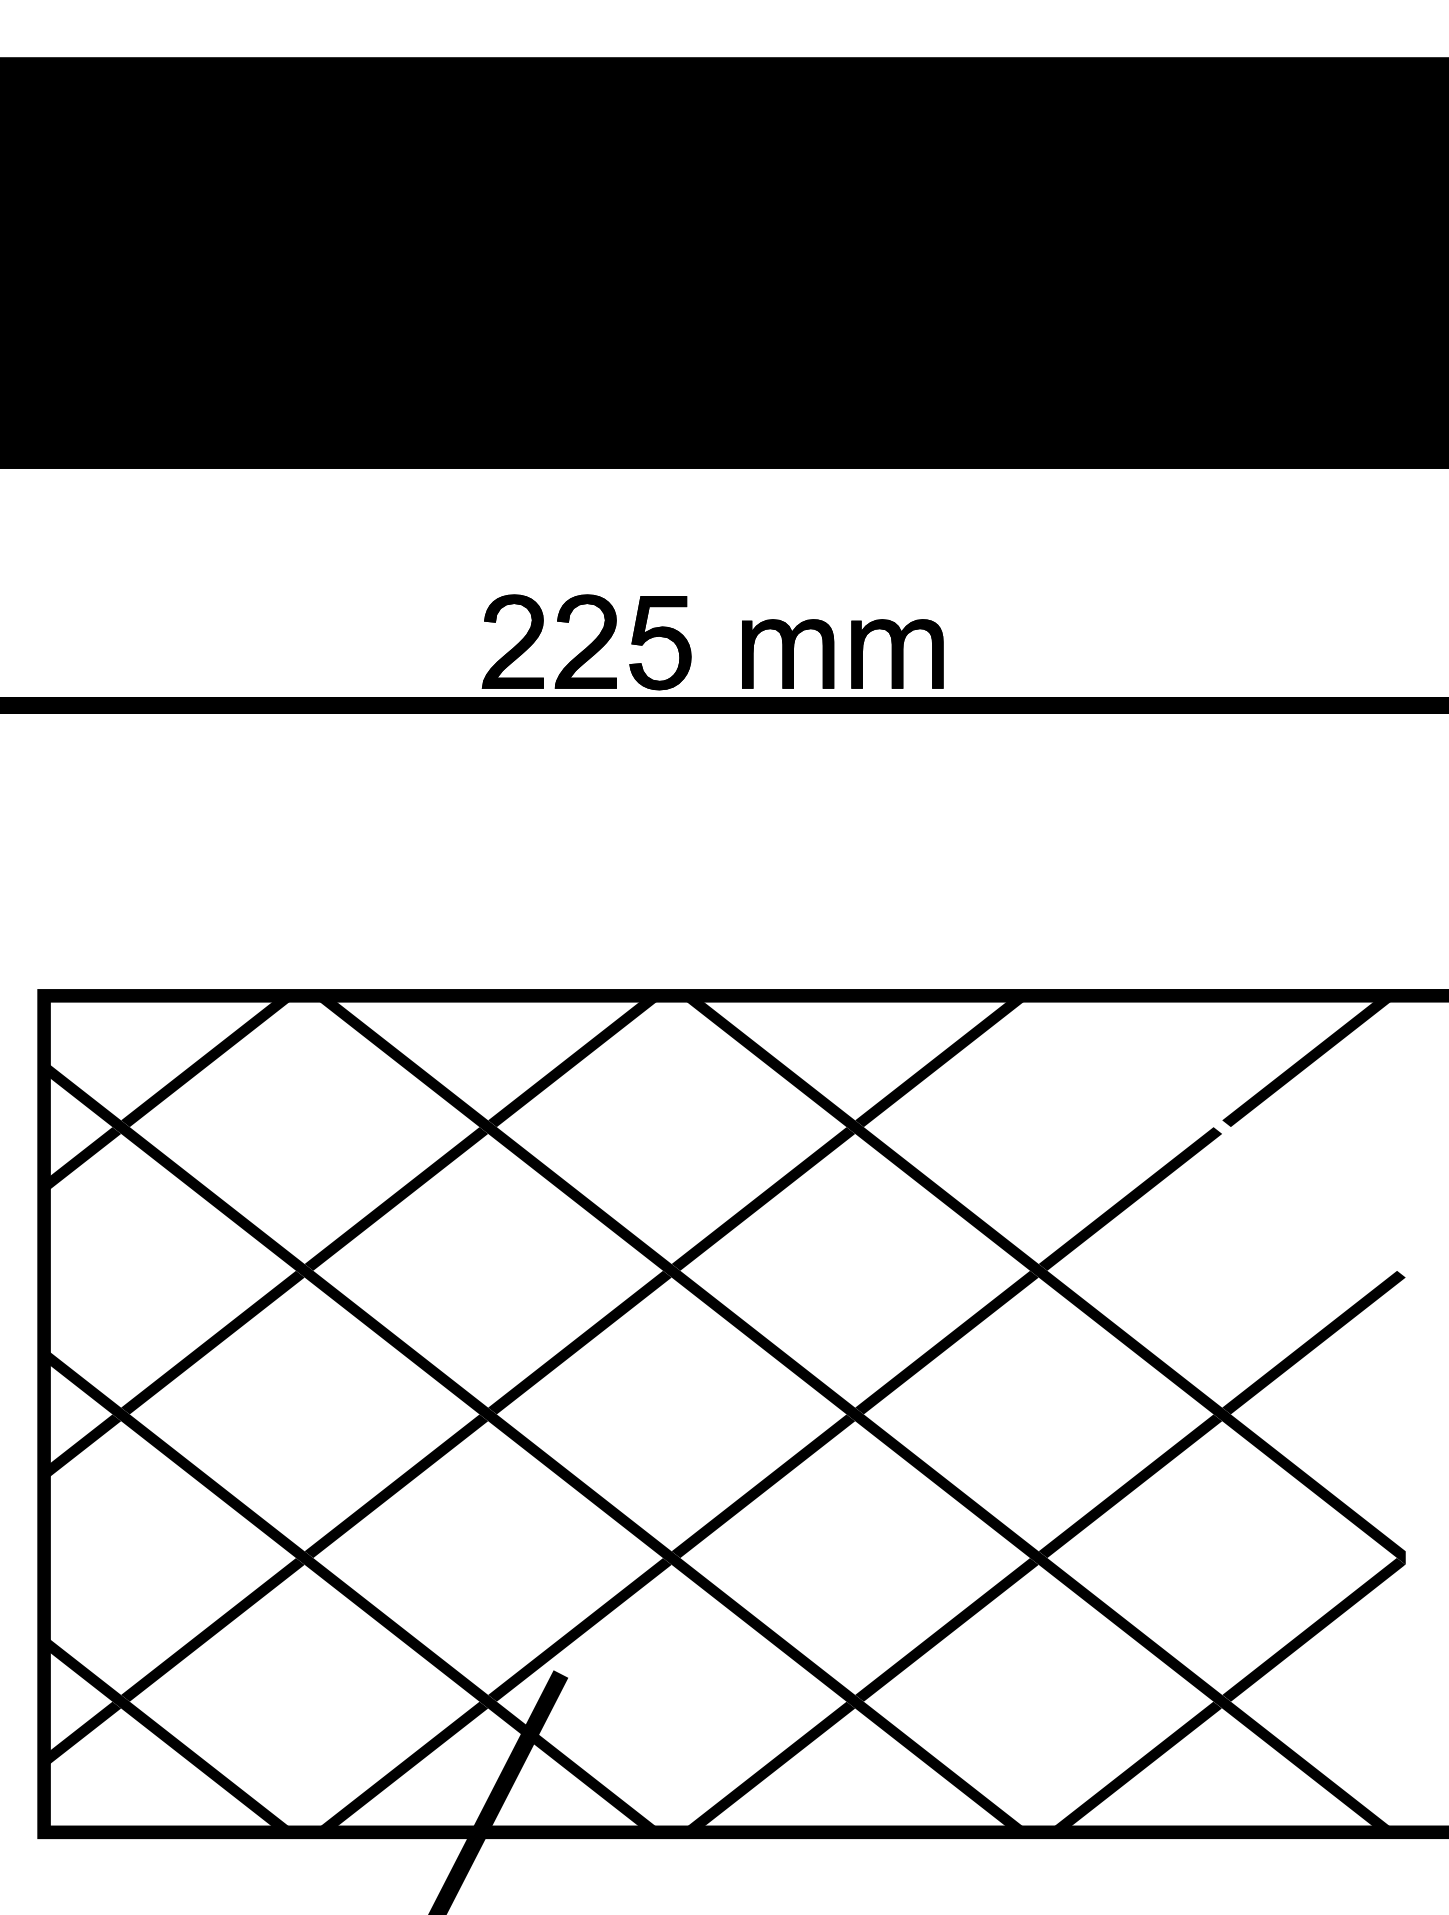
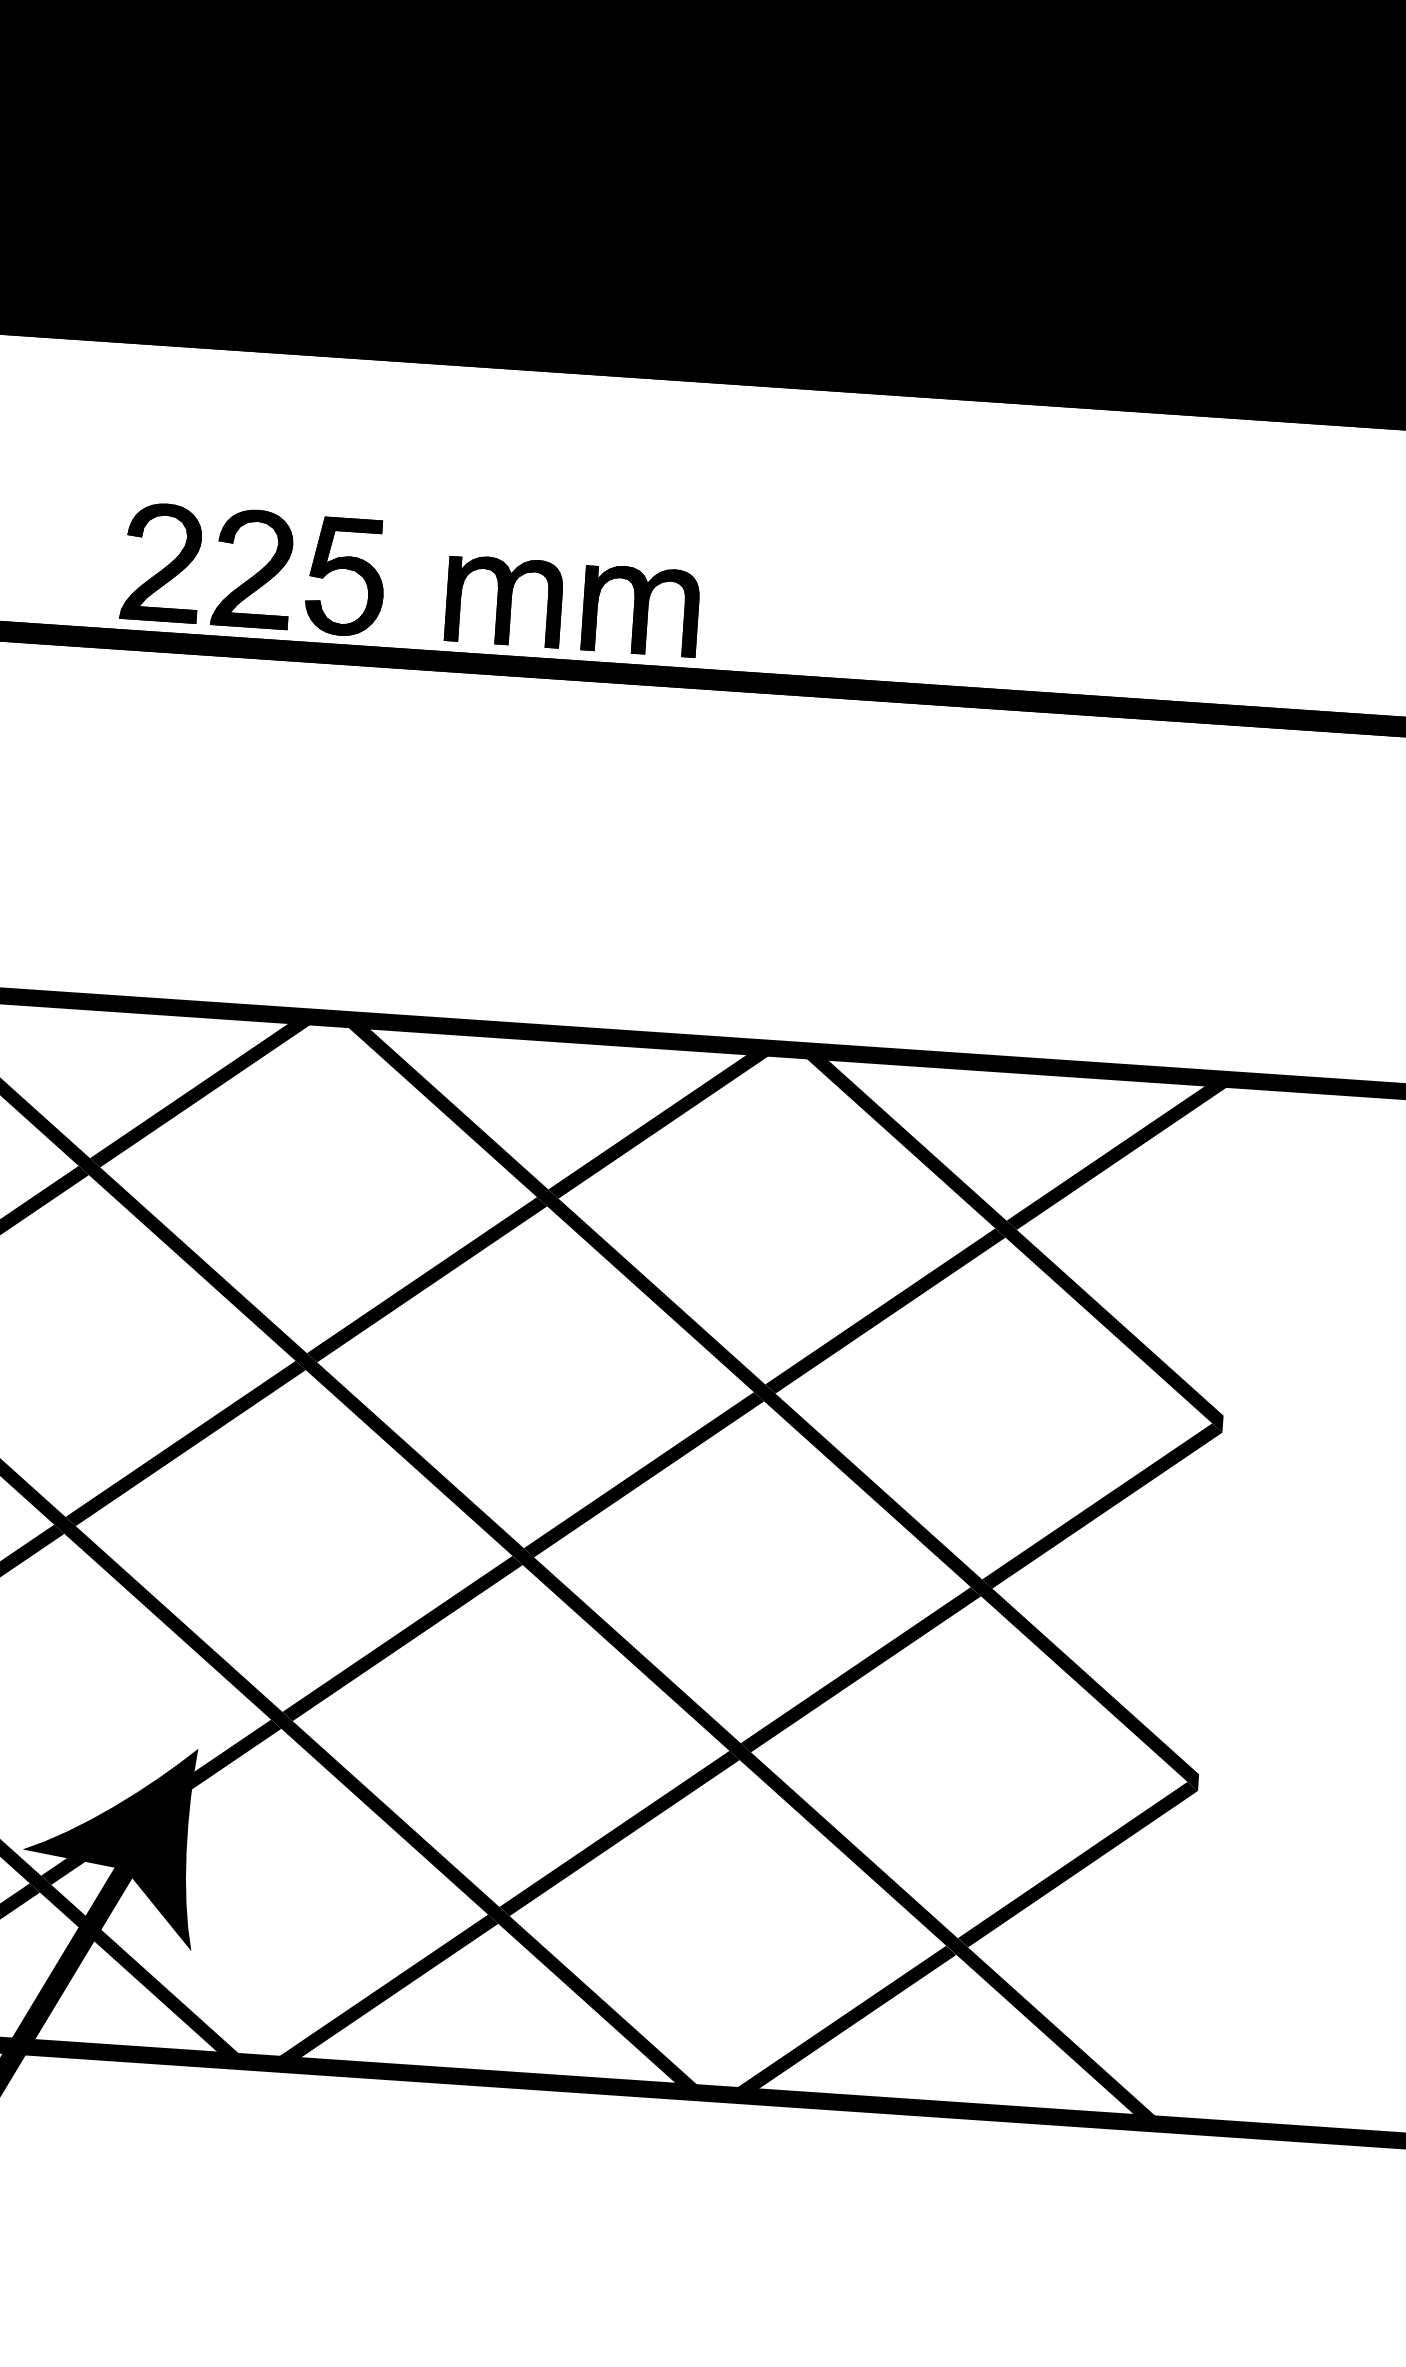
fill: (1225, 1136) -> (1009, 1241), added
fill: (541, 1666) -> (110, 1844), added

